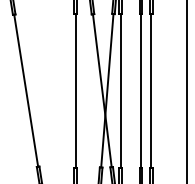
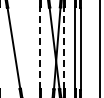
line: (75, 89) -> (40, 47), solid -> dashed
line: (120, 89) -> (64, 47), solid -> dashed

